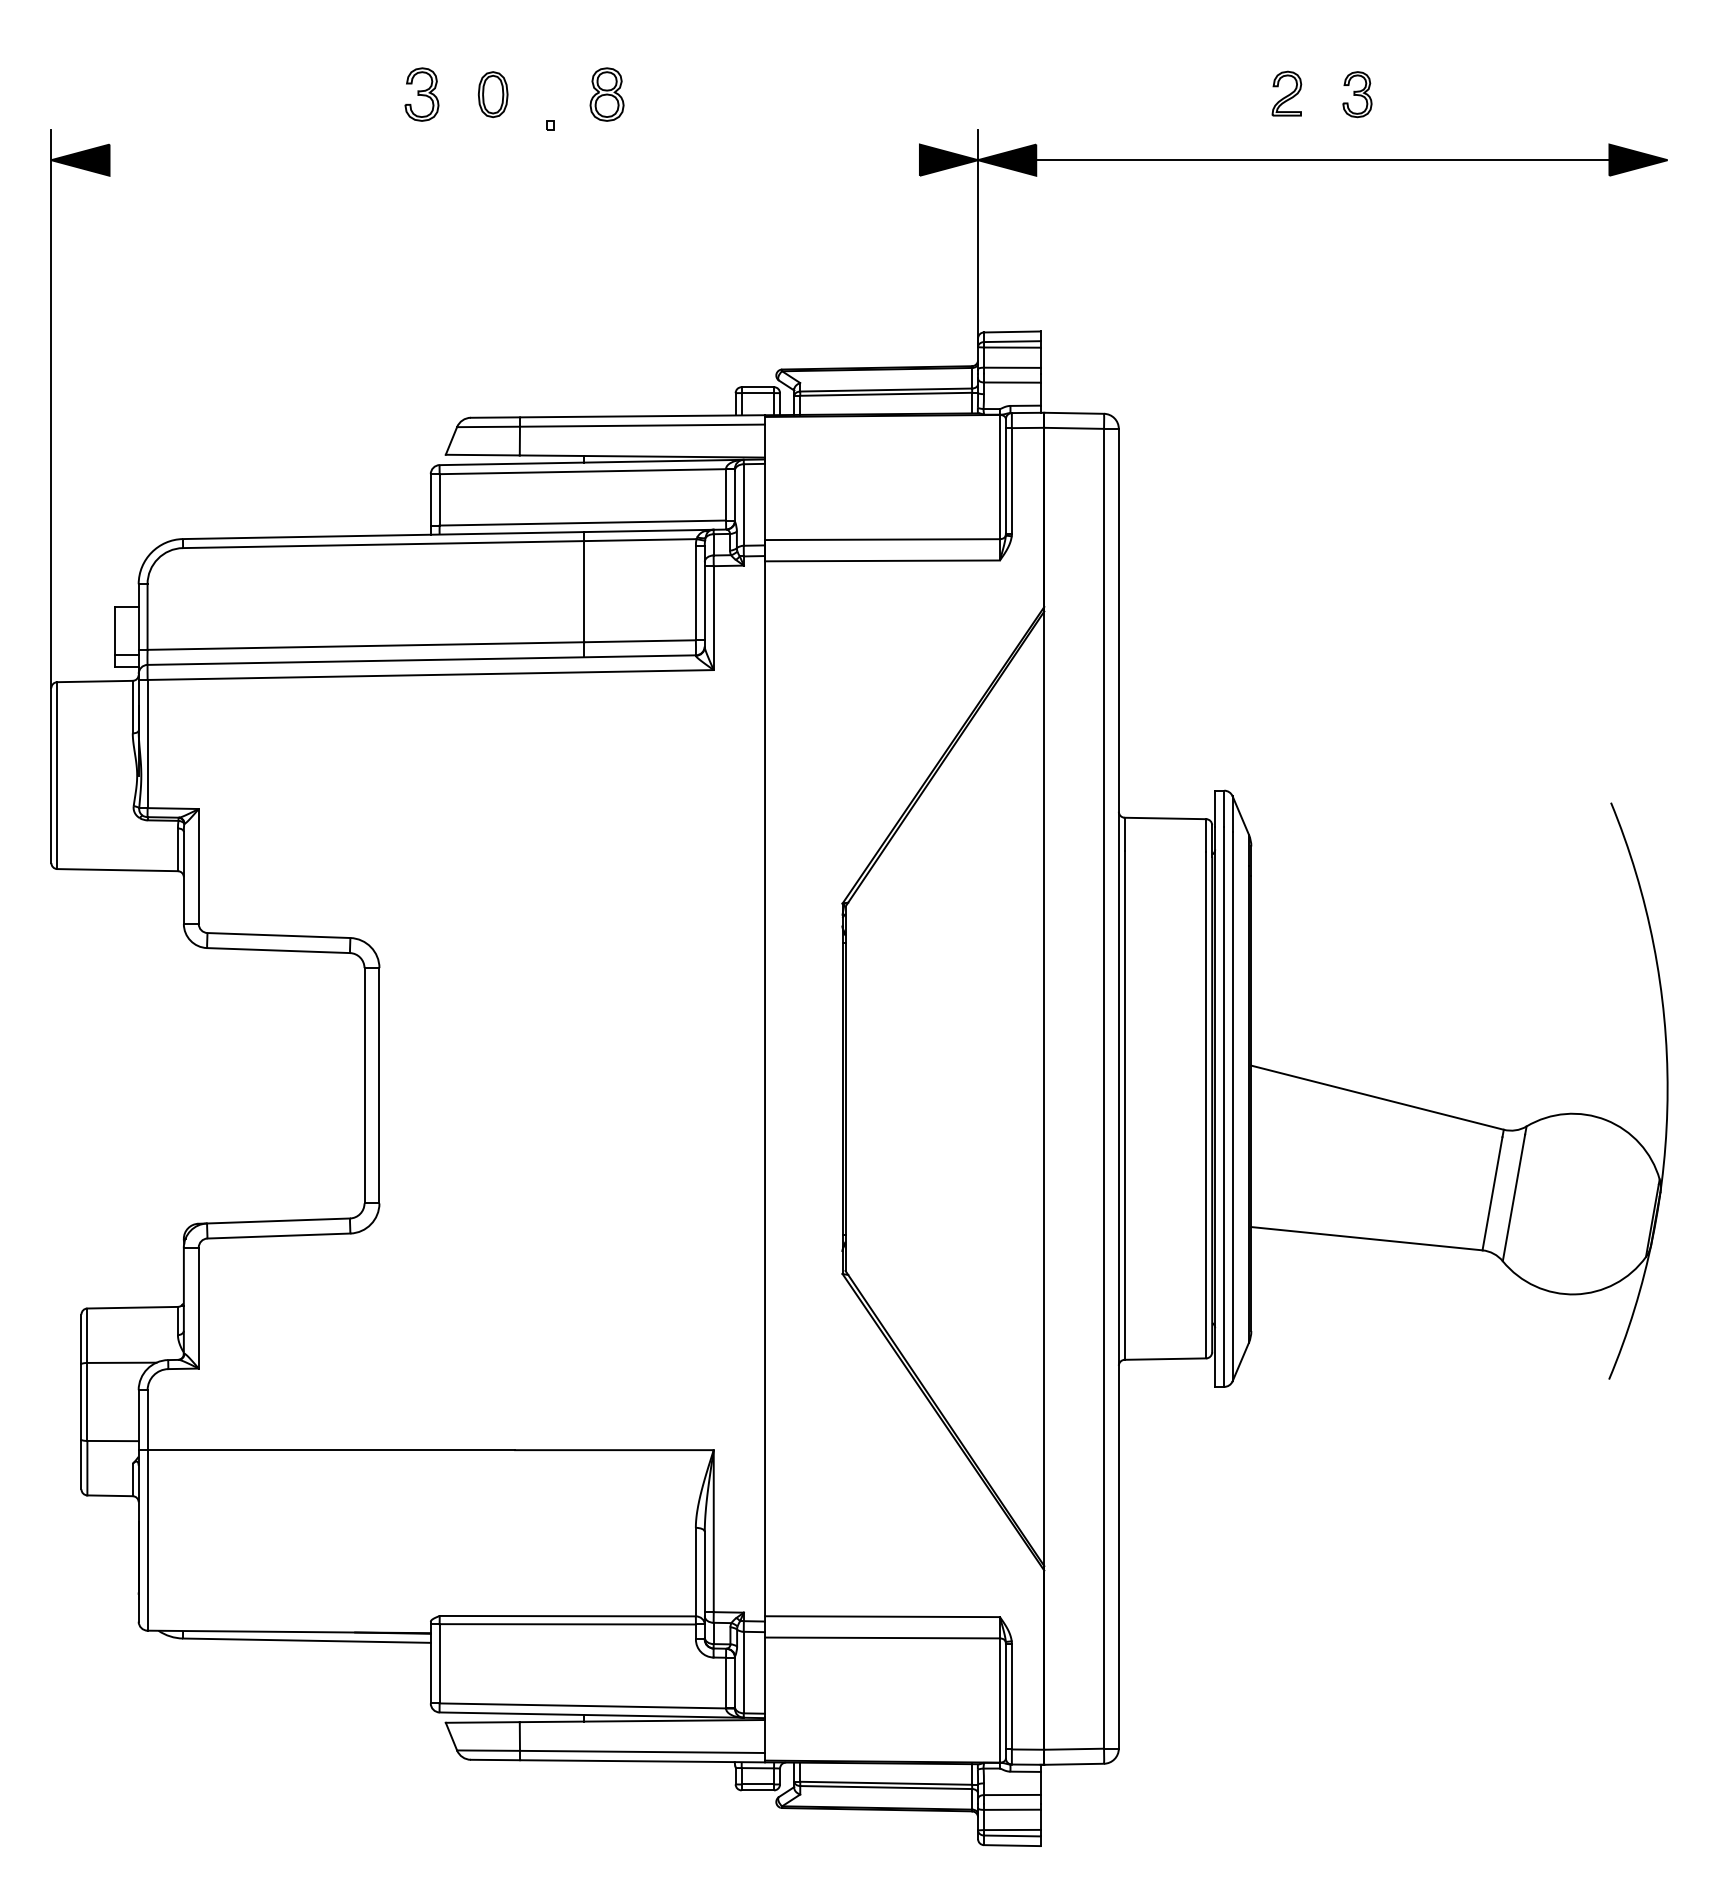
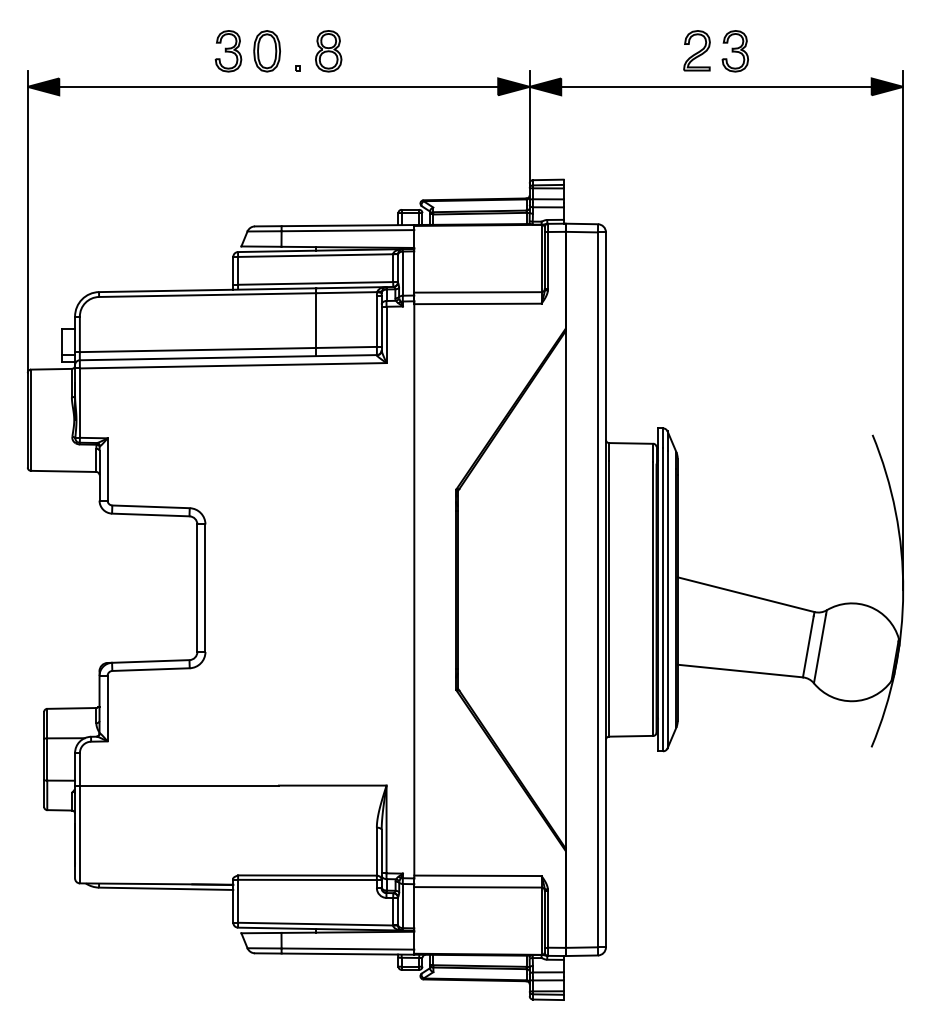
part: (1285, 93) -> (696, 50), size x1.67
part: (421, 94) -> (228, 51), size x1.43
part: (492, 94) -> (266, 51), size x1.67
part: (606, 94) -> (328, 51), size x1.43
part: (1356, 94) -> (734, 51), size x1.67
line: (514, 159) -> (278, 86), added
line: (1668, 608) -> (903, 329), added

